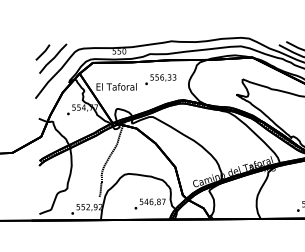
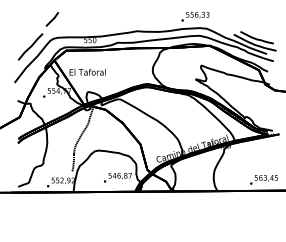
line: (41, 52) -> (51, 19), moved
text: (160, 79) -> (195, 16), moved

